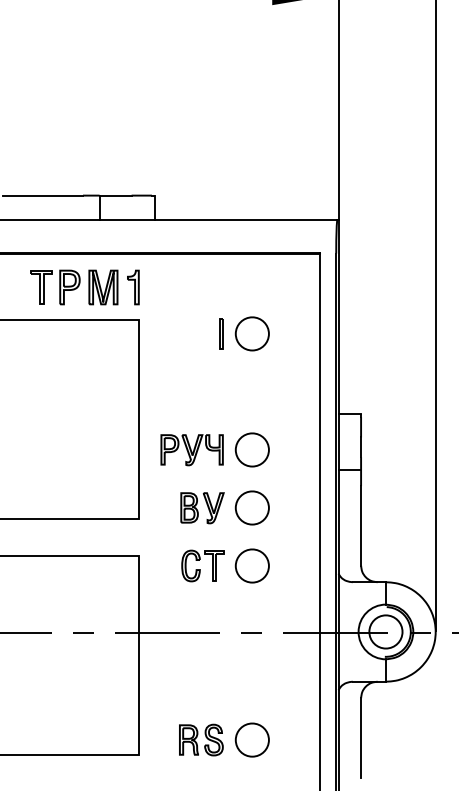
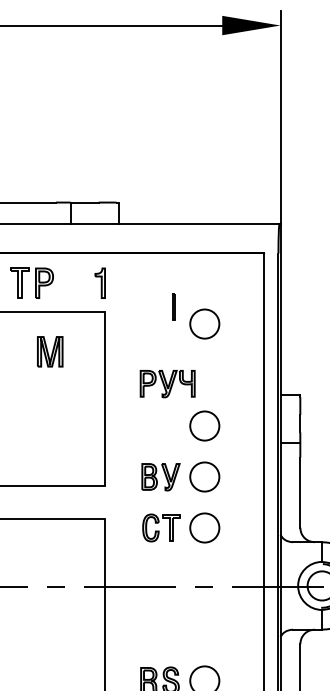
part: (103, 287) -> (50, 351), moved
line: (220, 333) -> (173, 307), moved
part: (191, 450) -> (167, 384), moved

